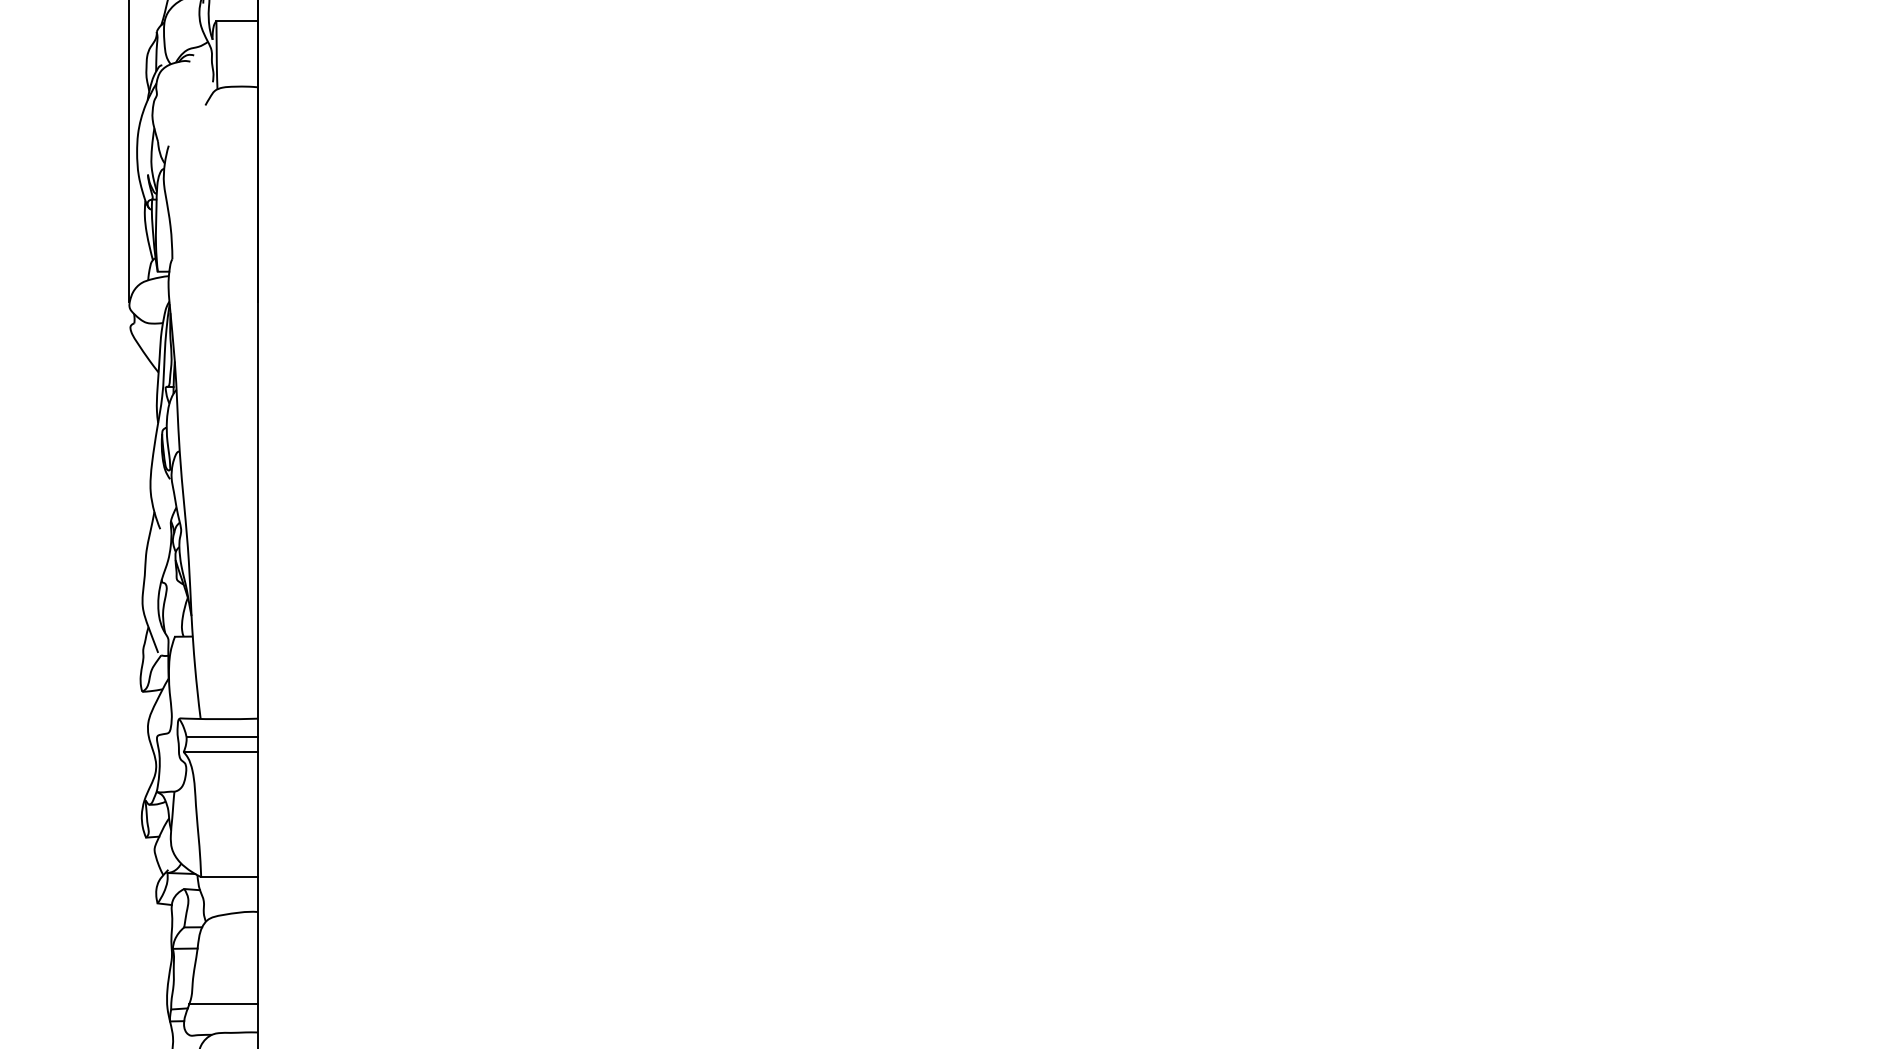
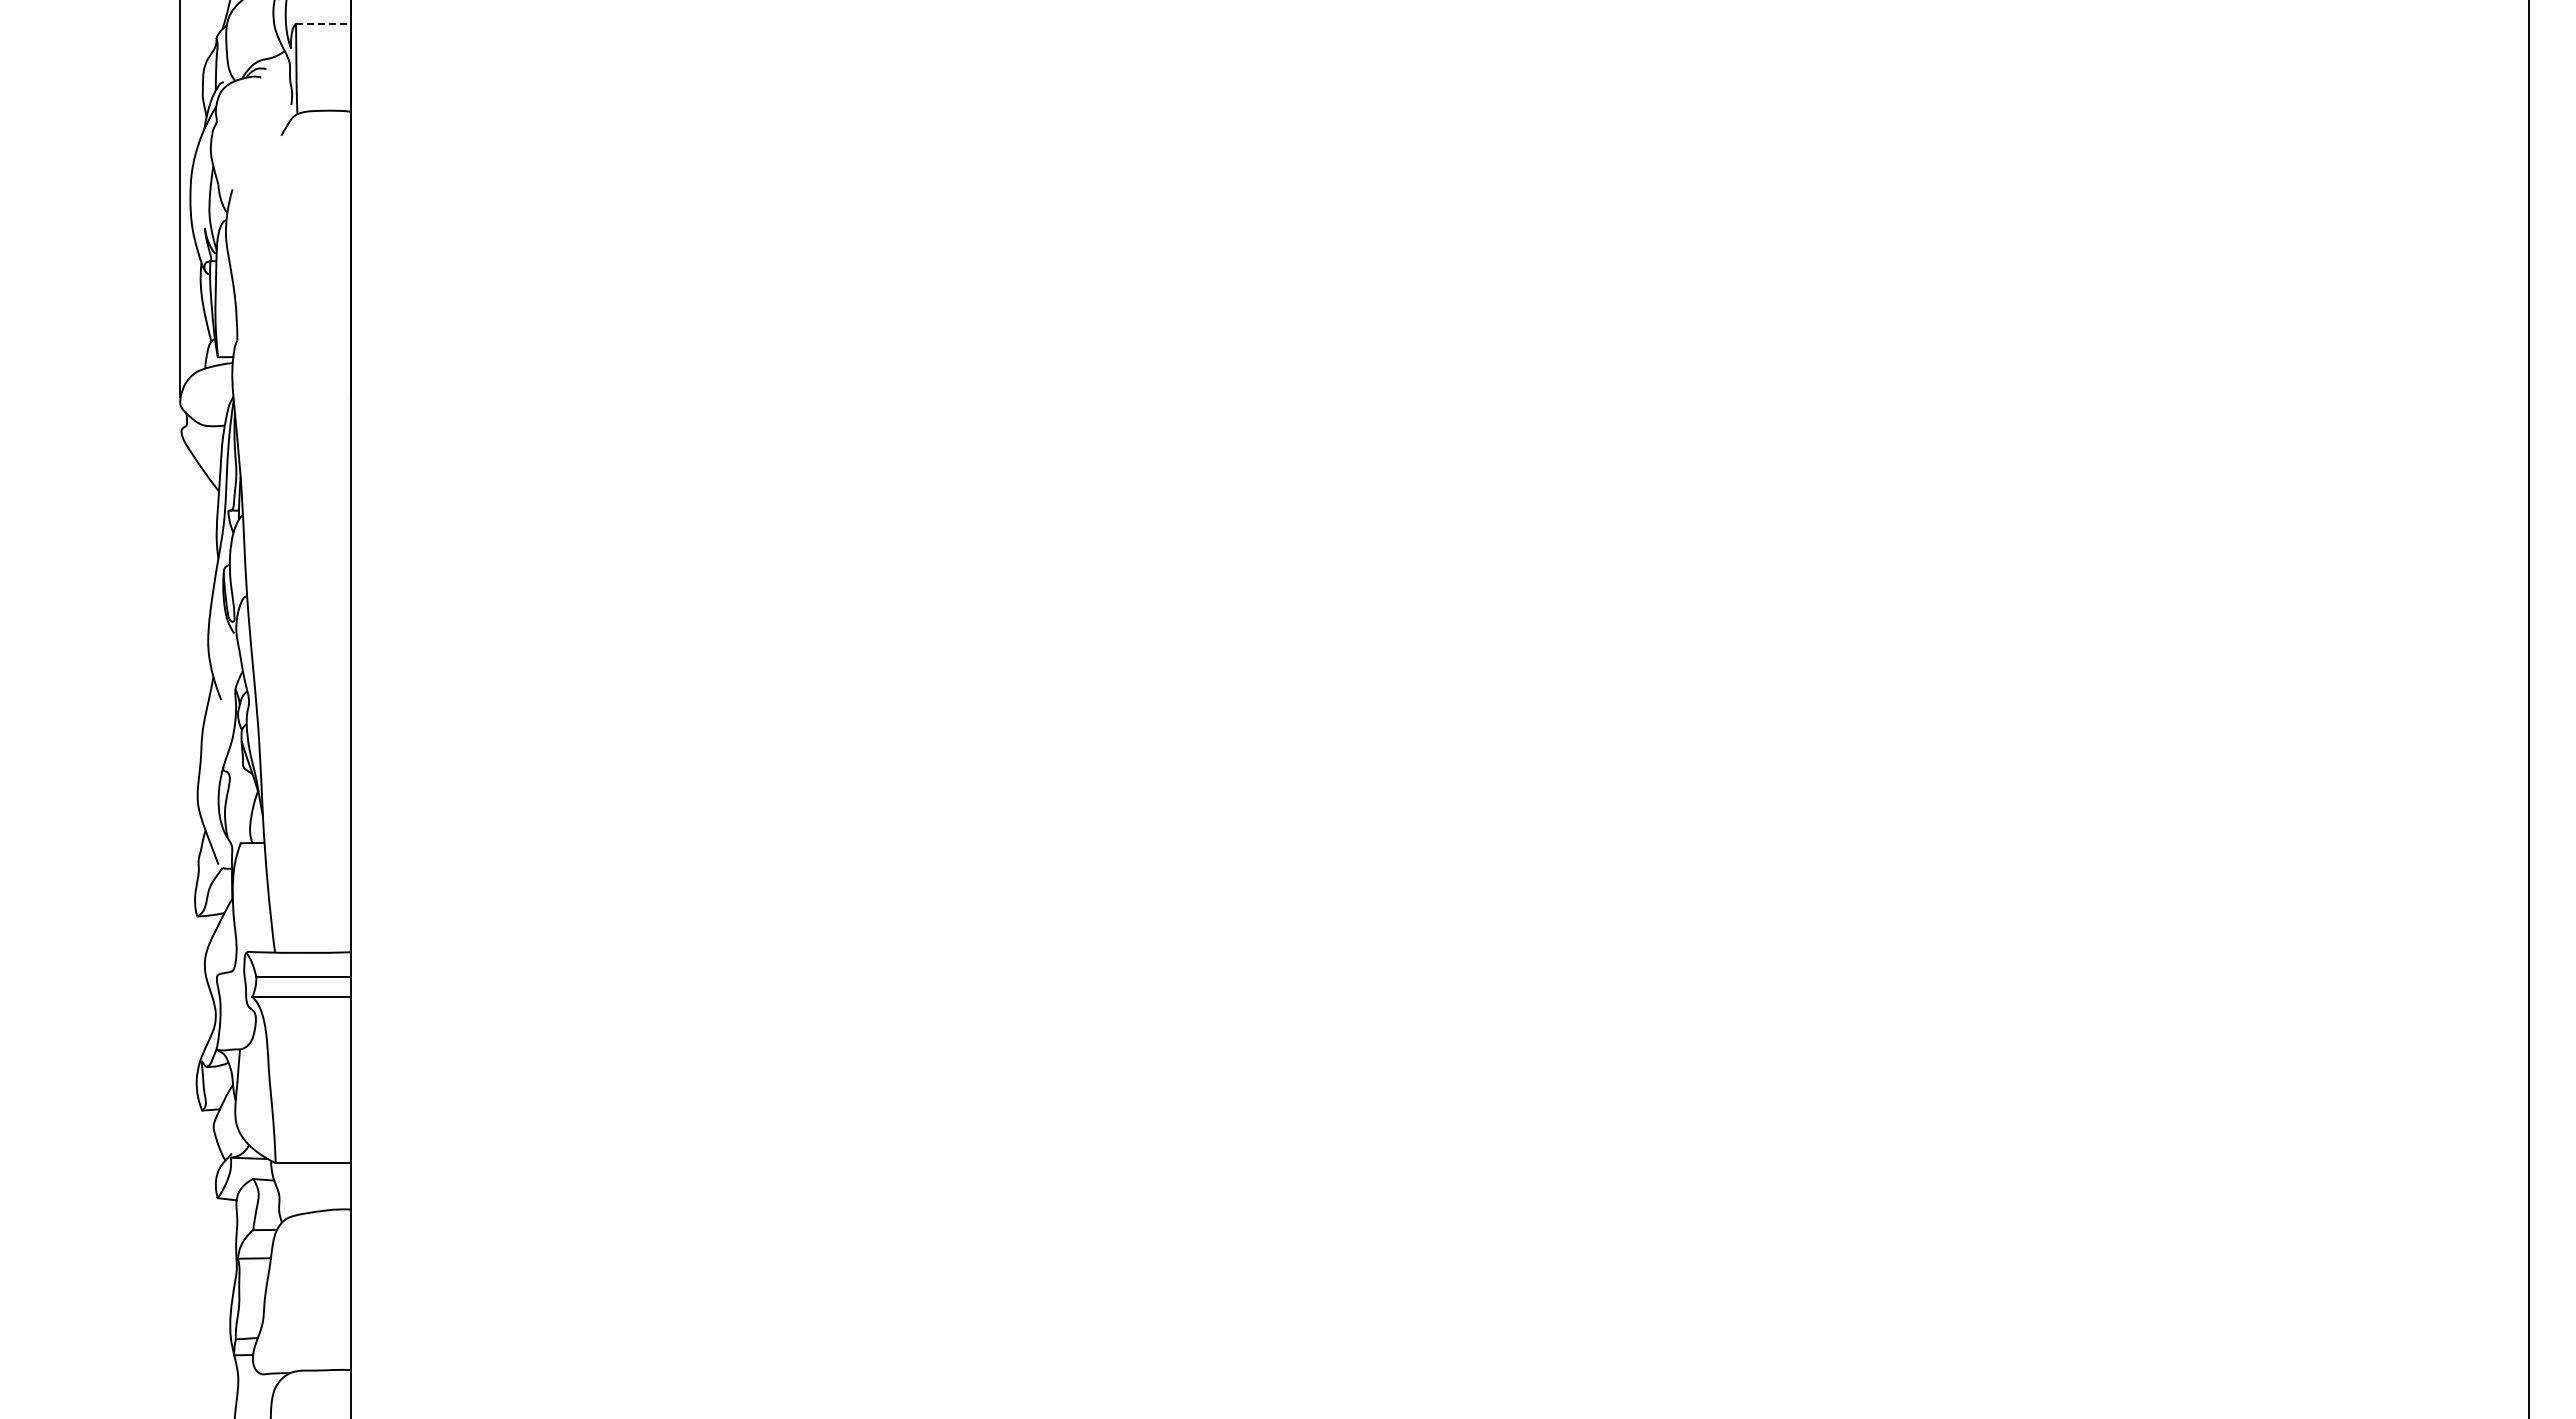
line: (237, 21) -> (323, 23), solid -> dashed
line: (223, 1004) -> (305, 1332), removed

